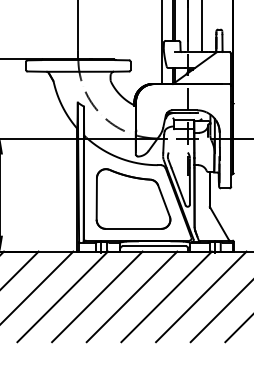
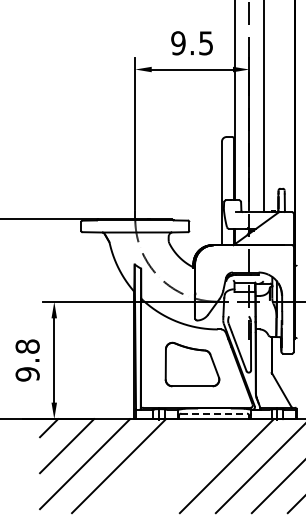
part: (133, 198) -> (192, 364), size x0.7
line: (154, 246) -> (214, 413), solid -> dashed
line: (96, 297) -> (154, 466), removed
line: (131, 297) -> (190, 466), removed

